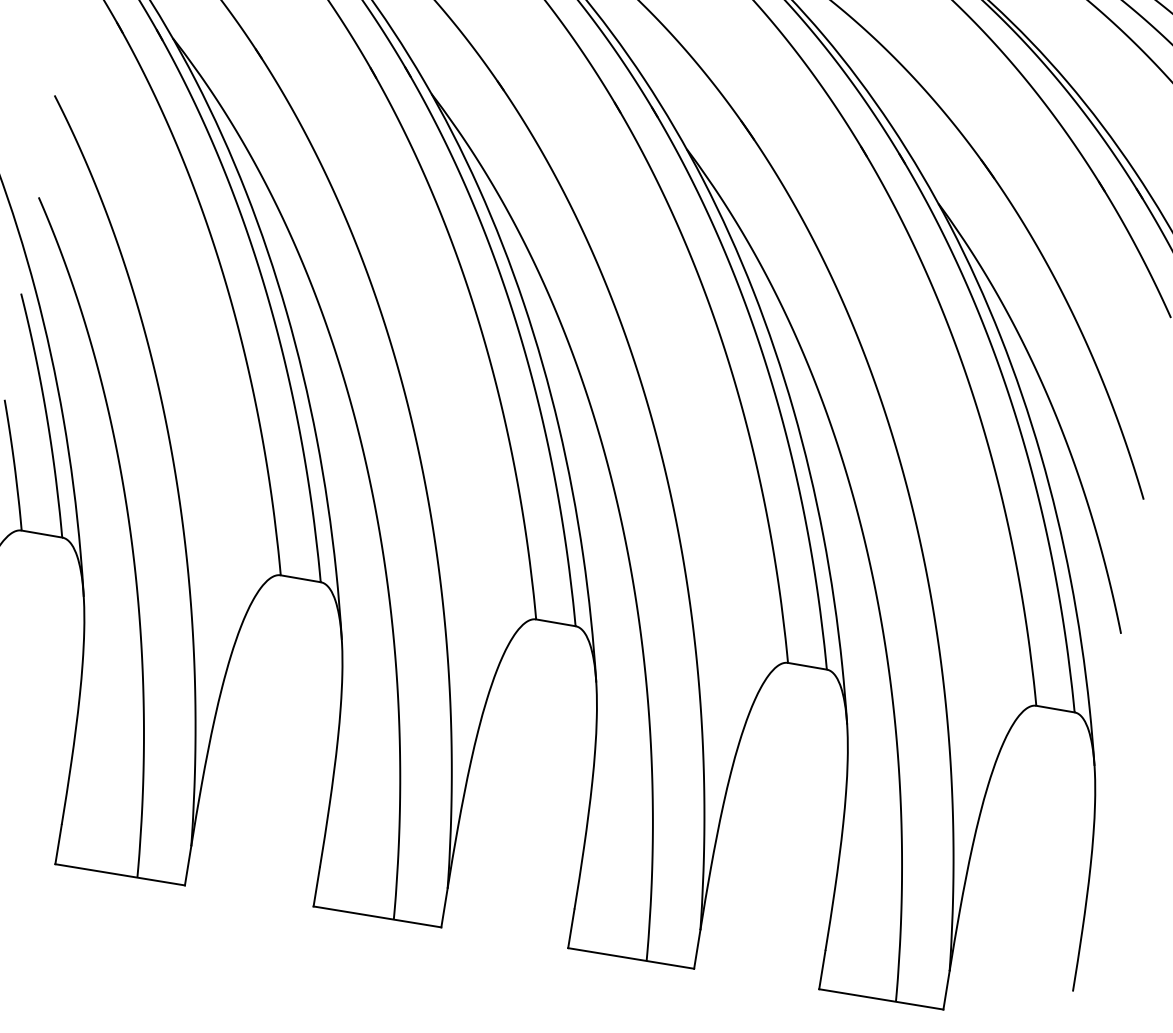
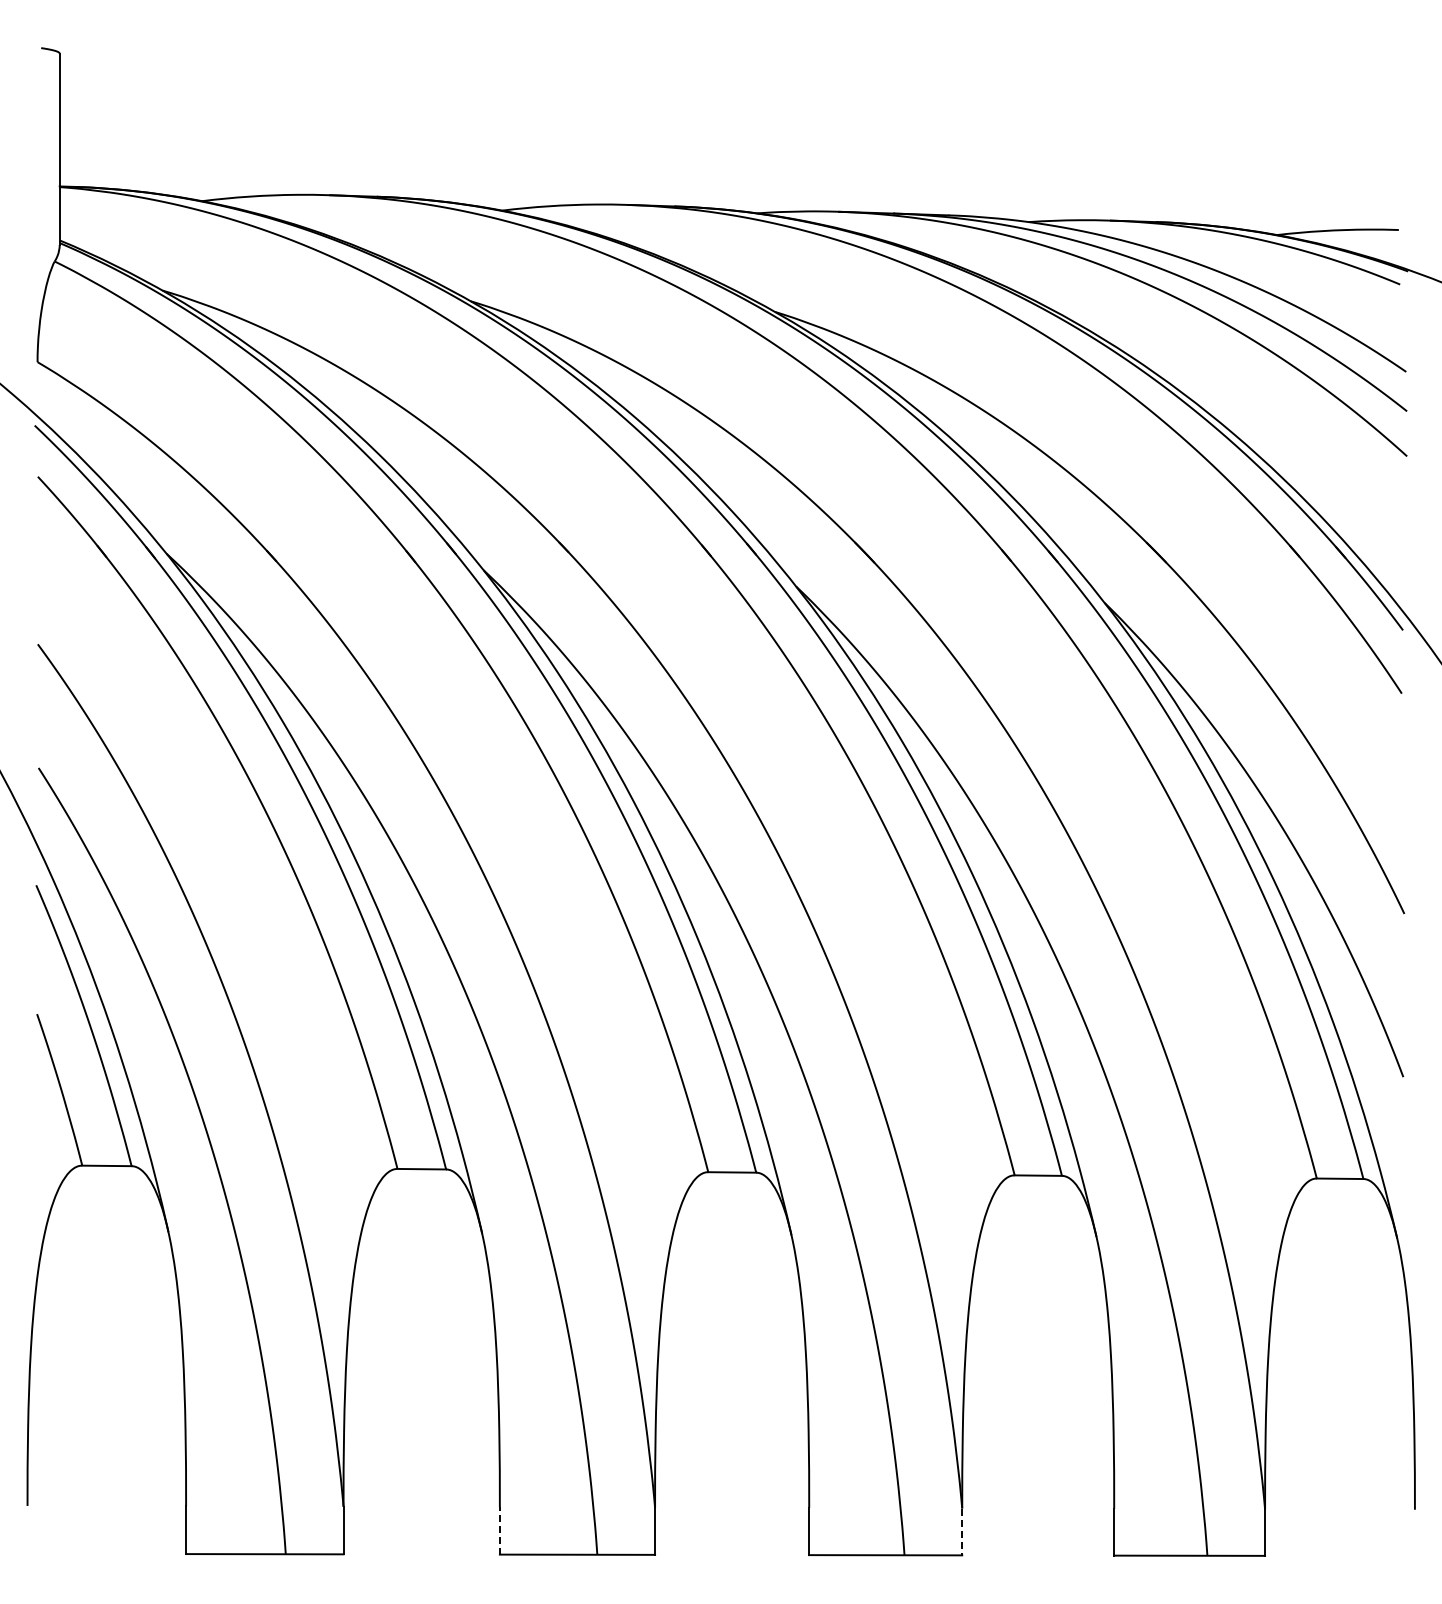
line: (316, 886) -> (499, 1530), solid -> dashed
line: (697, 949) -> (962, 1532), solid -> dashed

